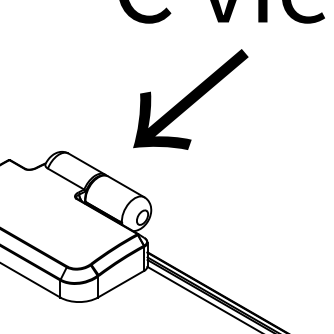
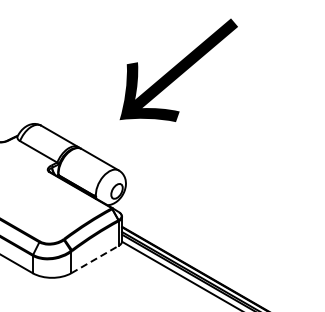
text: (190, 99) -> (178, 70), moved
line: (121, 284) -> (95, 259), solid -> dashed

